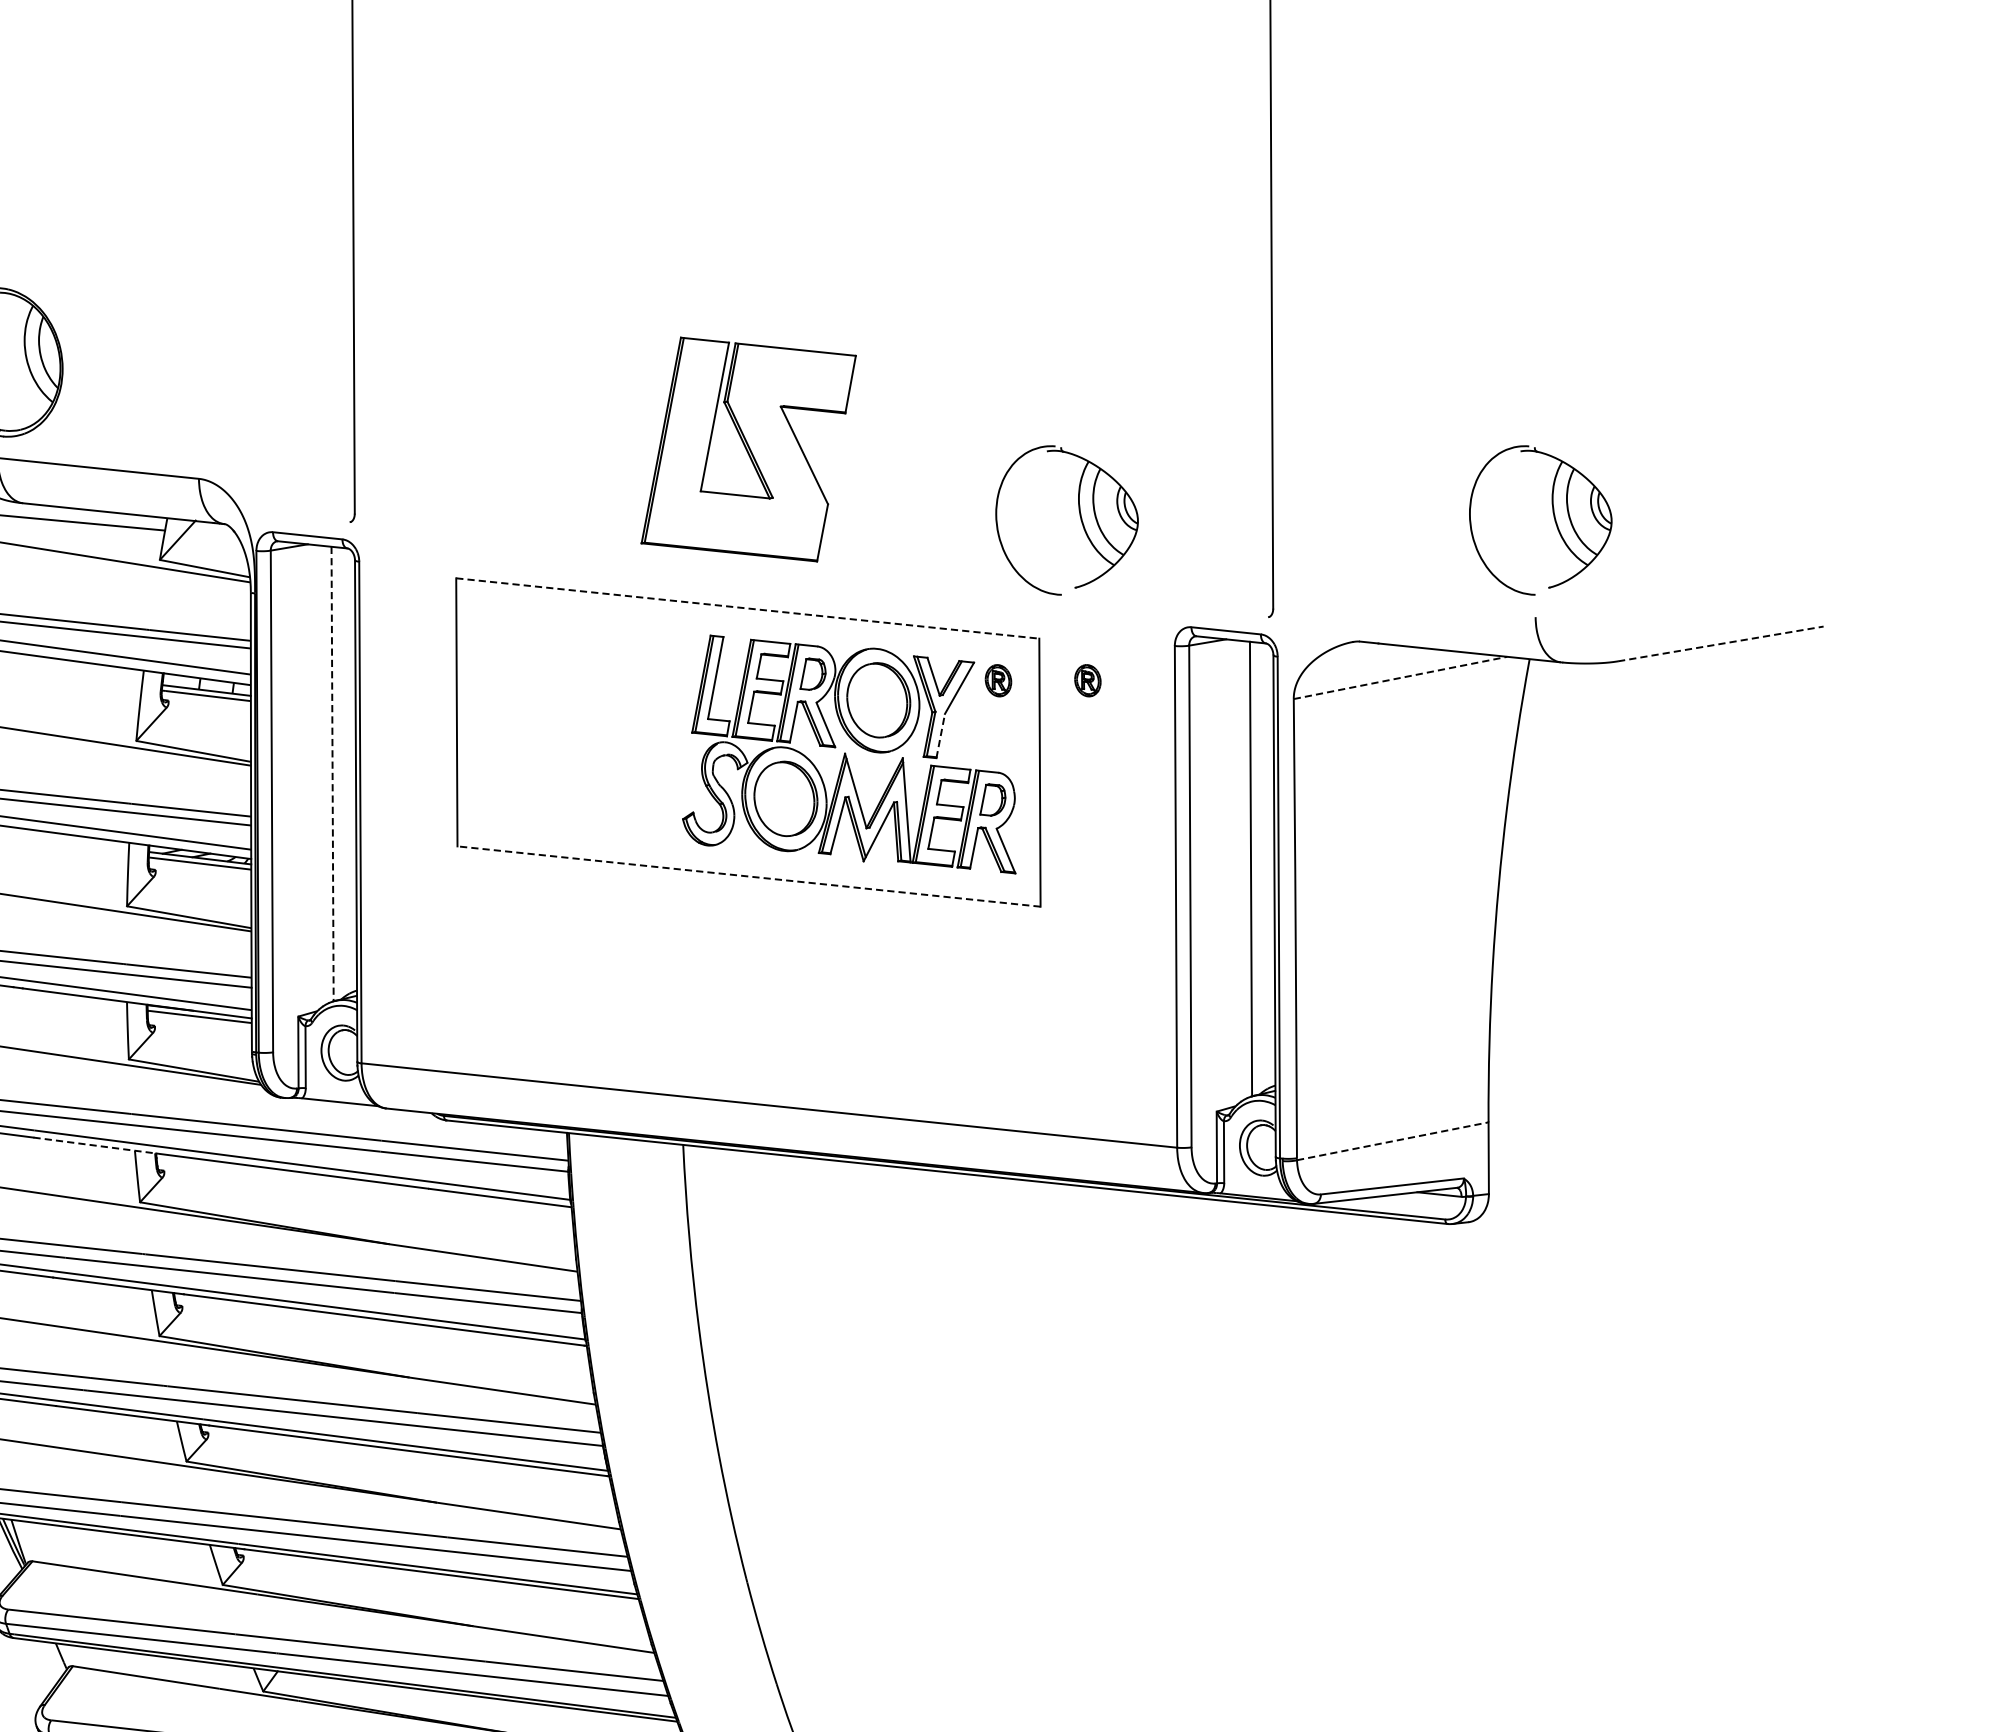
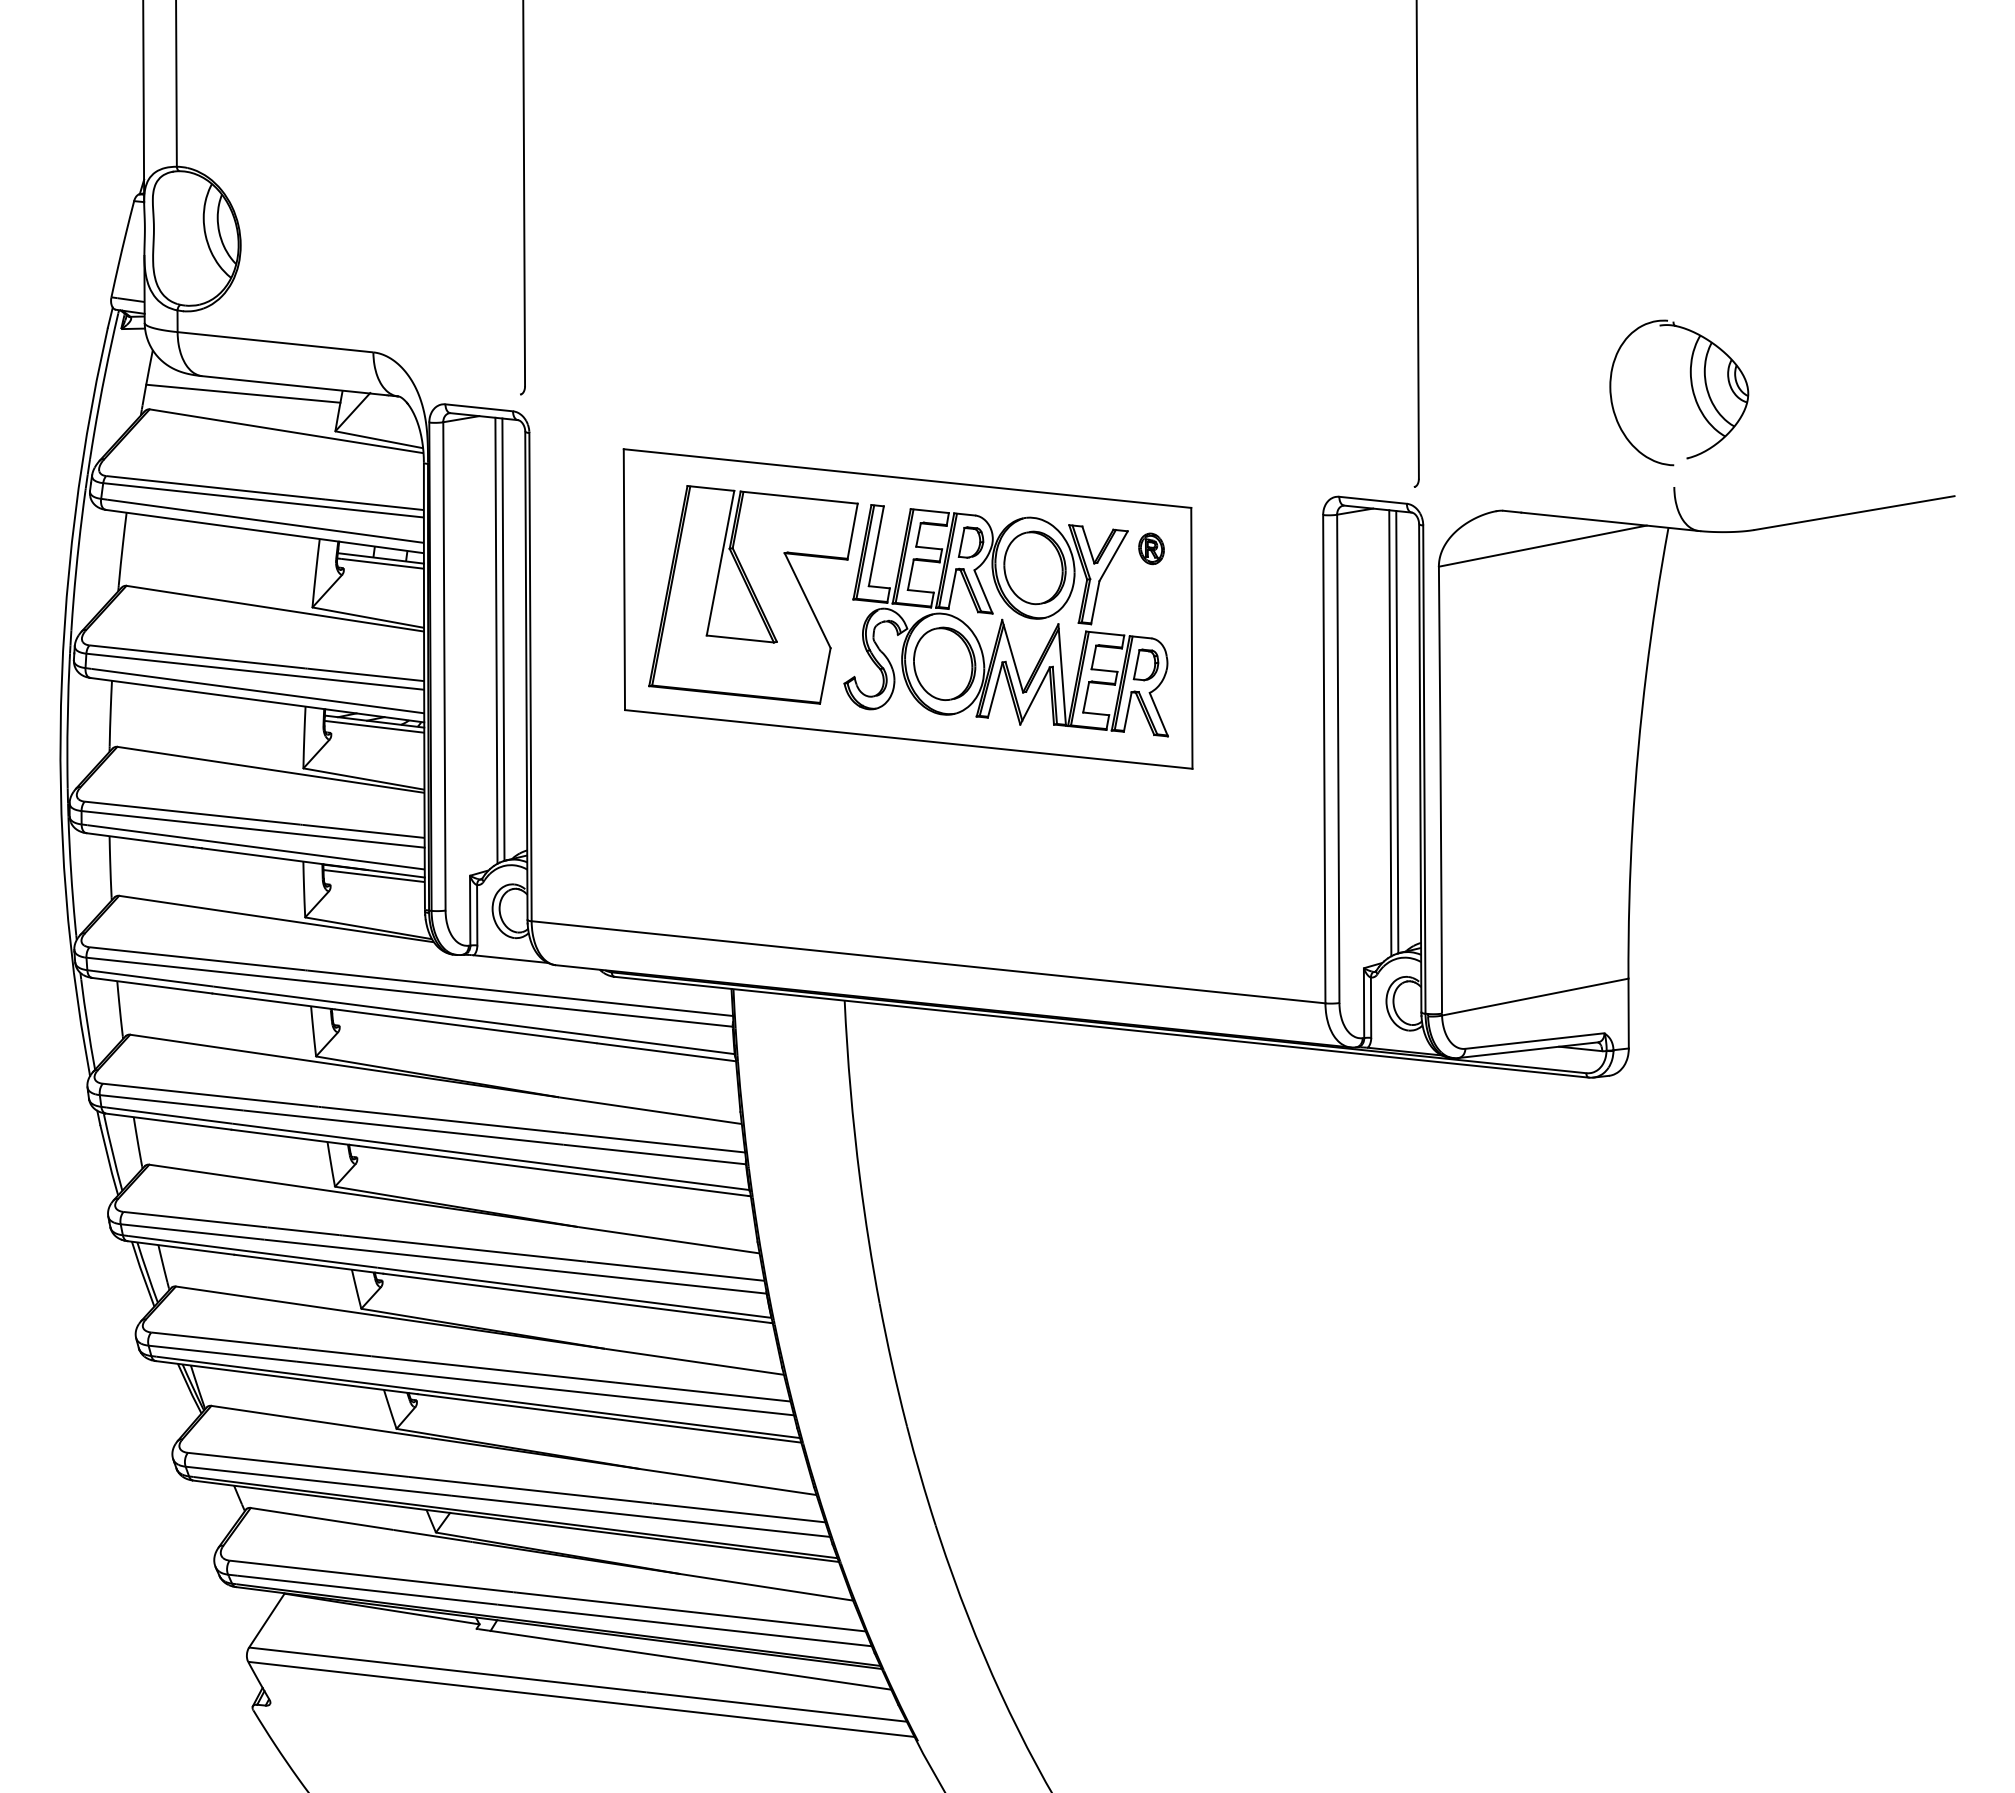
part: (748, 449) -> (753, 594), moved
part: (1079, 516) -> (1230, 389), removed
line: (748, 608) -> (908, 478), dashed -> solid
line: (1721, 644) -> (1855, 513), dashed -> solid
line: (1400, 678) -> (1542, 546), dashed -> solid
part: (1087, 680) -> (1238, 548), removed
line: (940, 735) -> (1095, 602), dashed -> solid
line: (325, 774) -> (496, 640), added
line: (332, 774) -> (503, 640), dashed -> solid
line: (1244, 870) -> (1390, 733), added
line: (748, 876) -> (908, 739), dashed -> solid
line: (1393, 1141) -> (1535, 997), dashed -> solid
line: (96, 1145) -> (273, 1001), dashed -> solid

